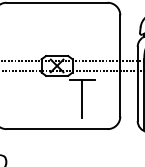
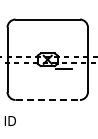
line: (81, 98) -> (63, 80), removed
line: (58, 129) -> (48, 100), solid -> dashed

